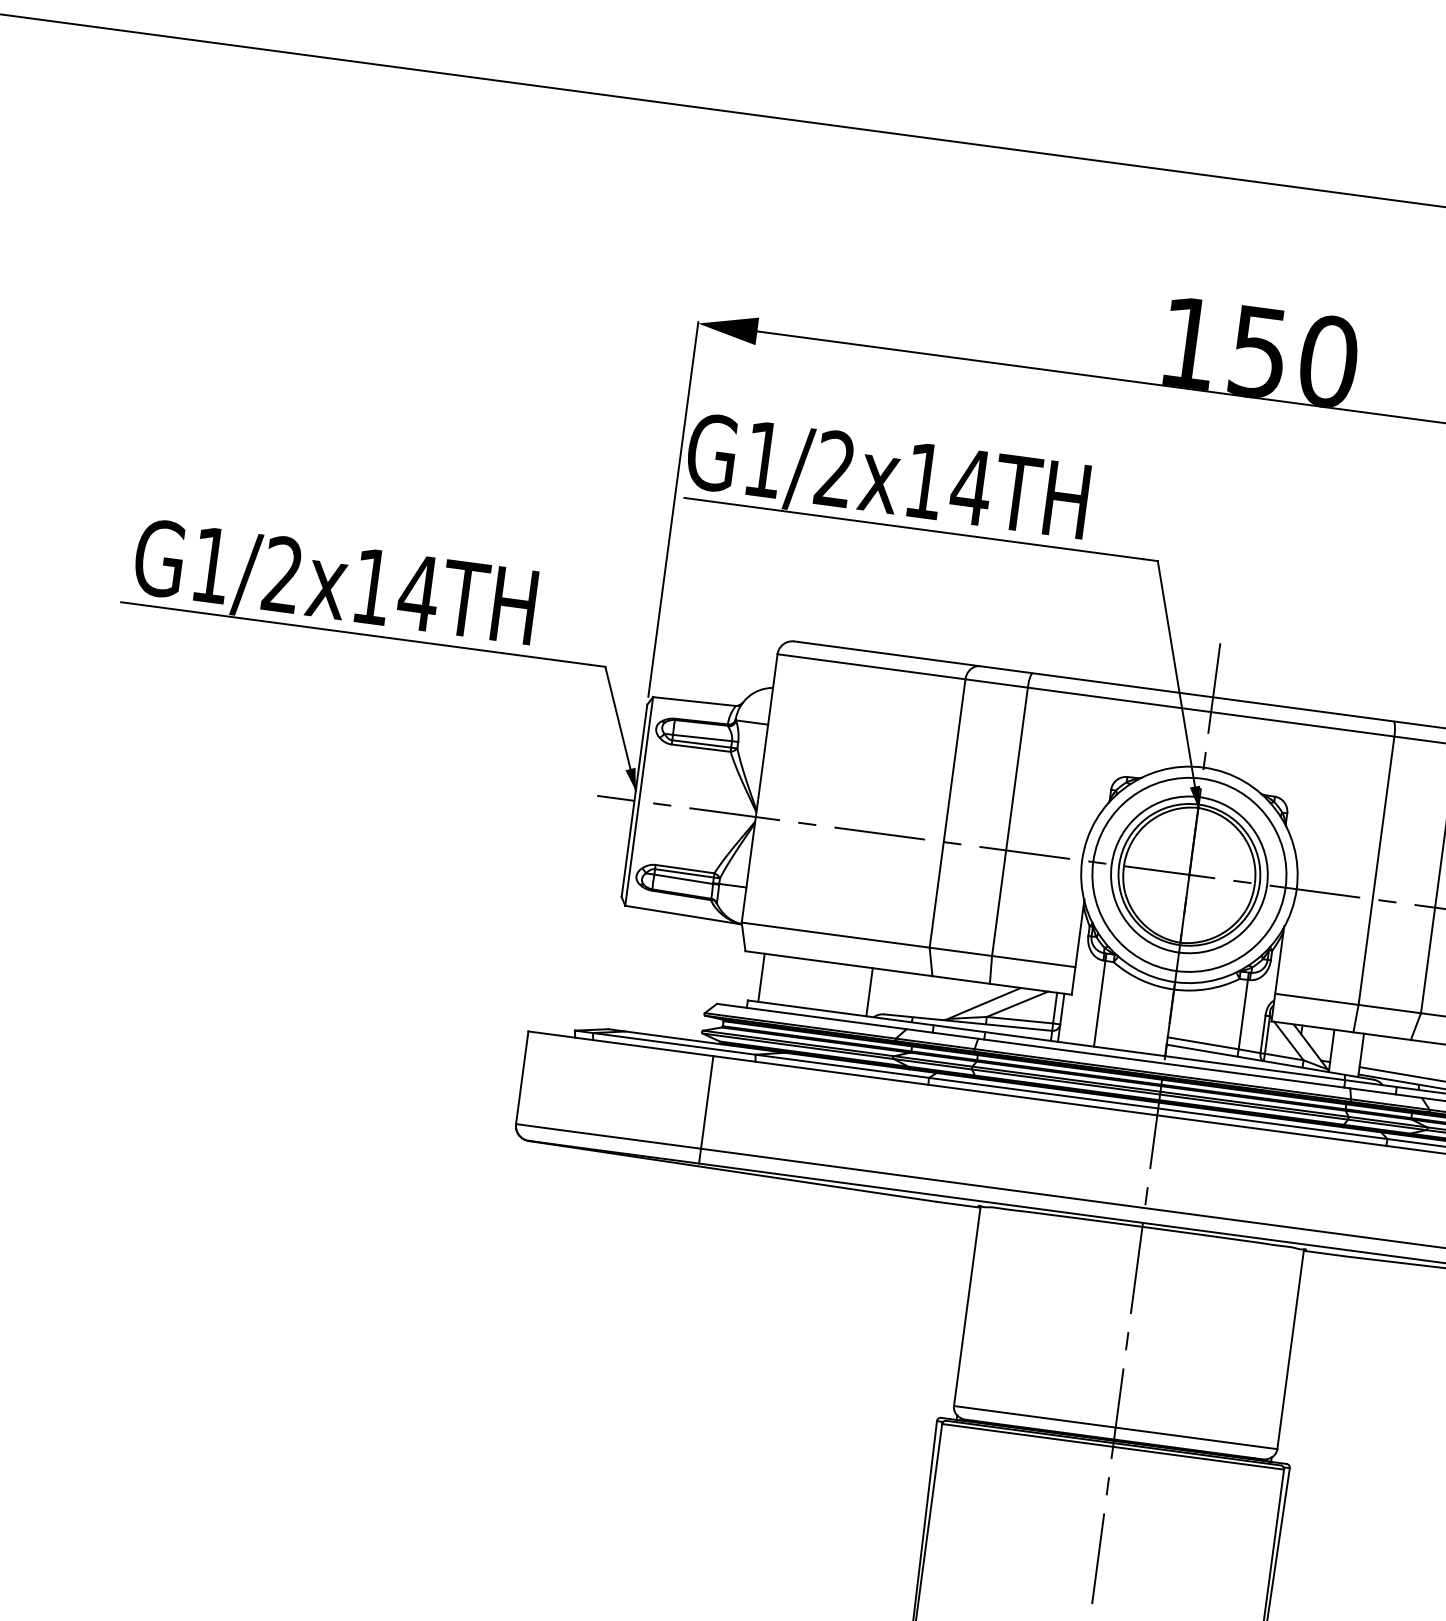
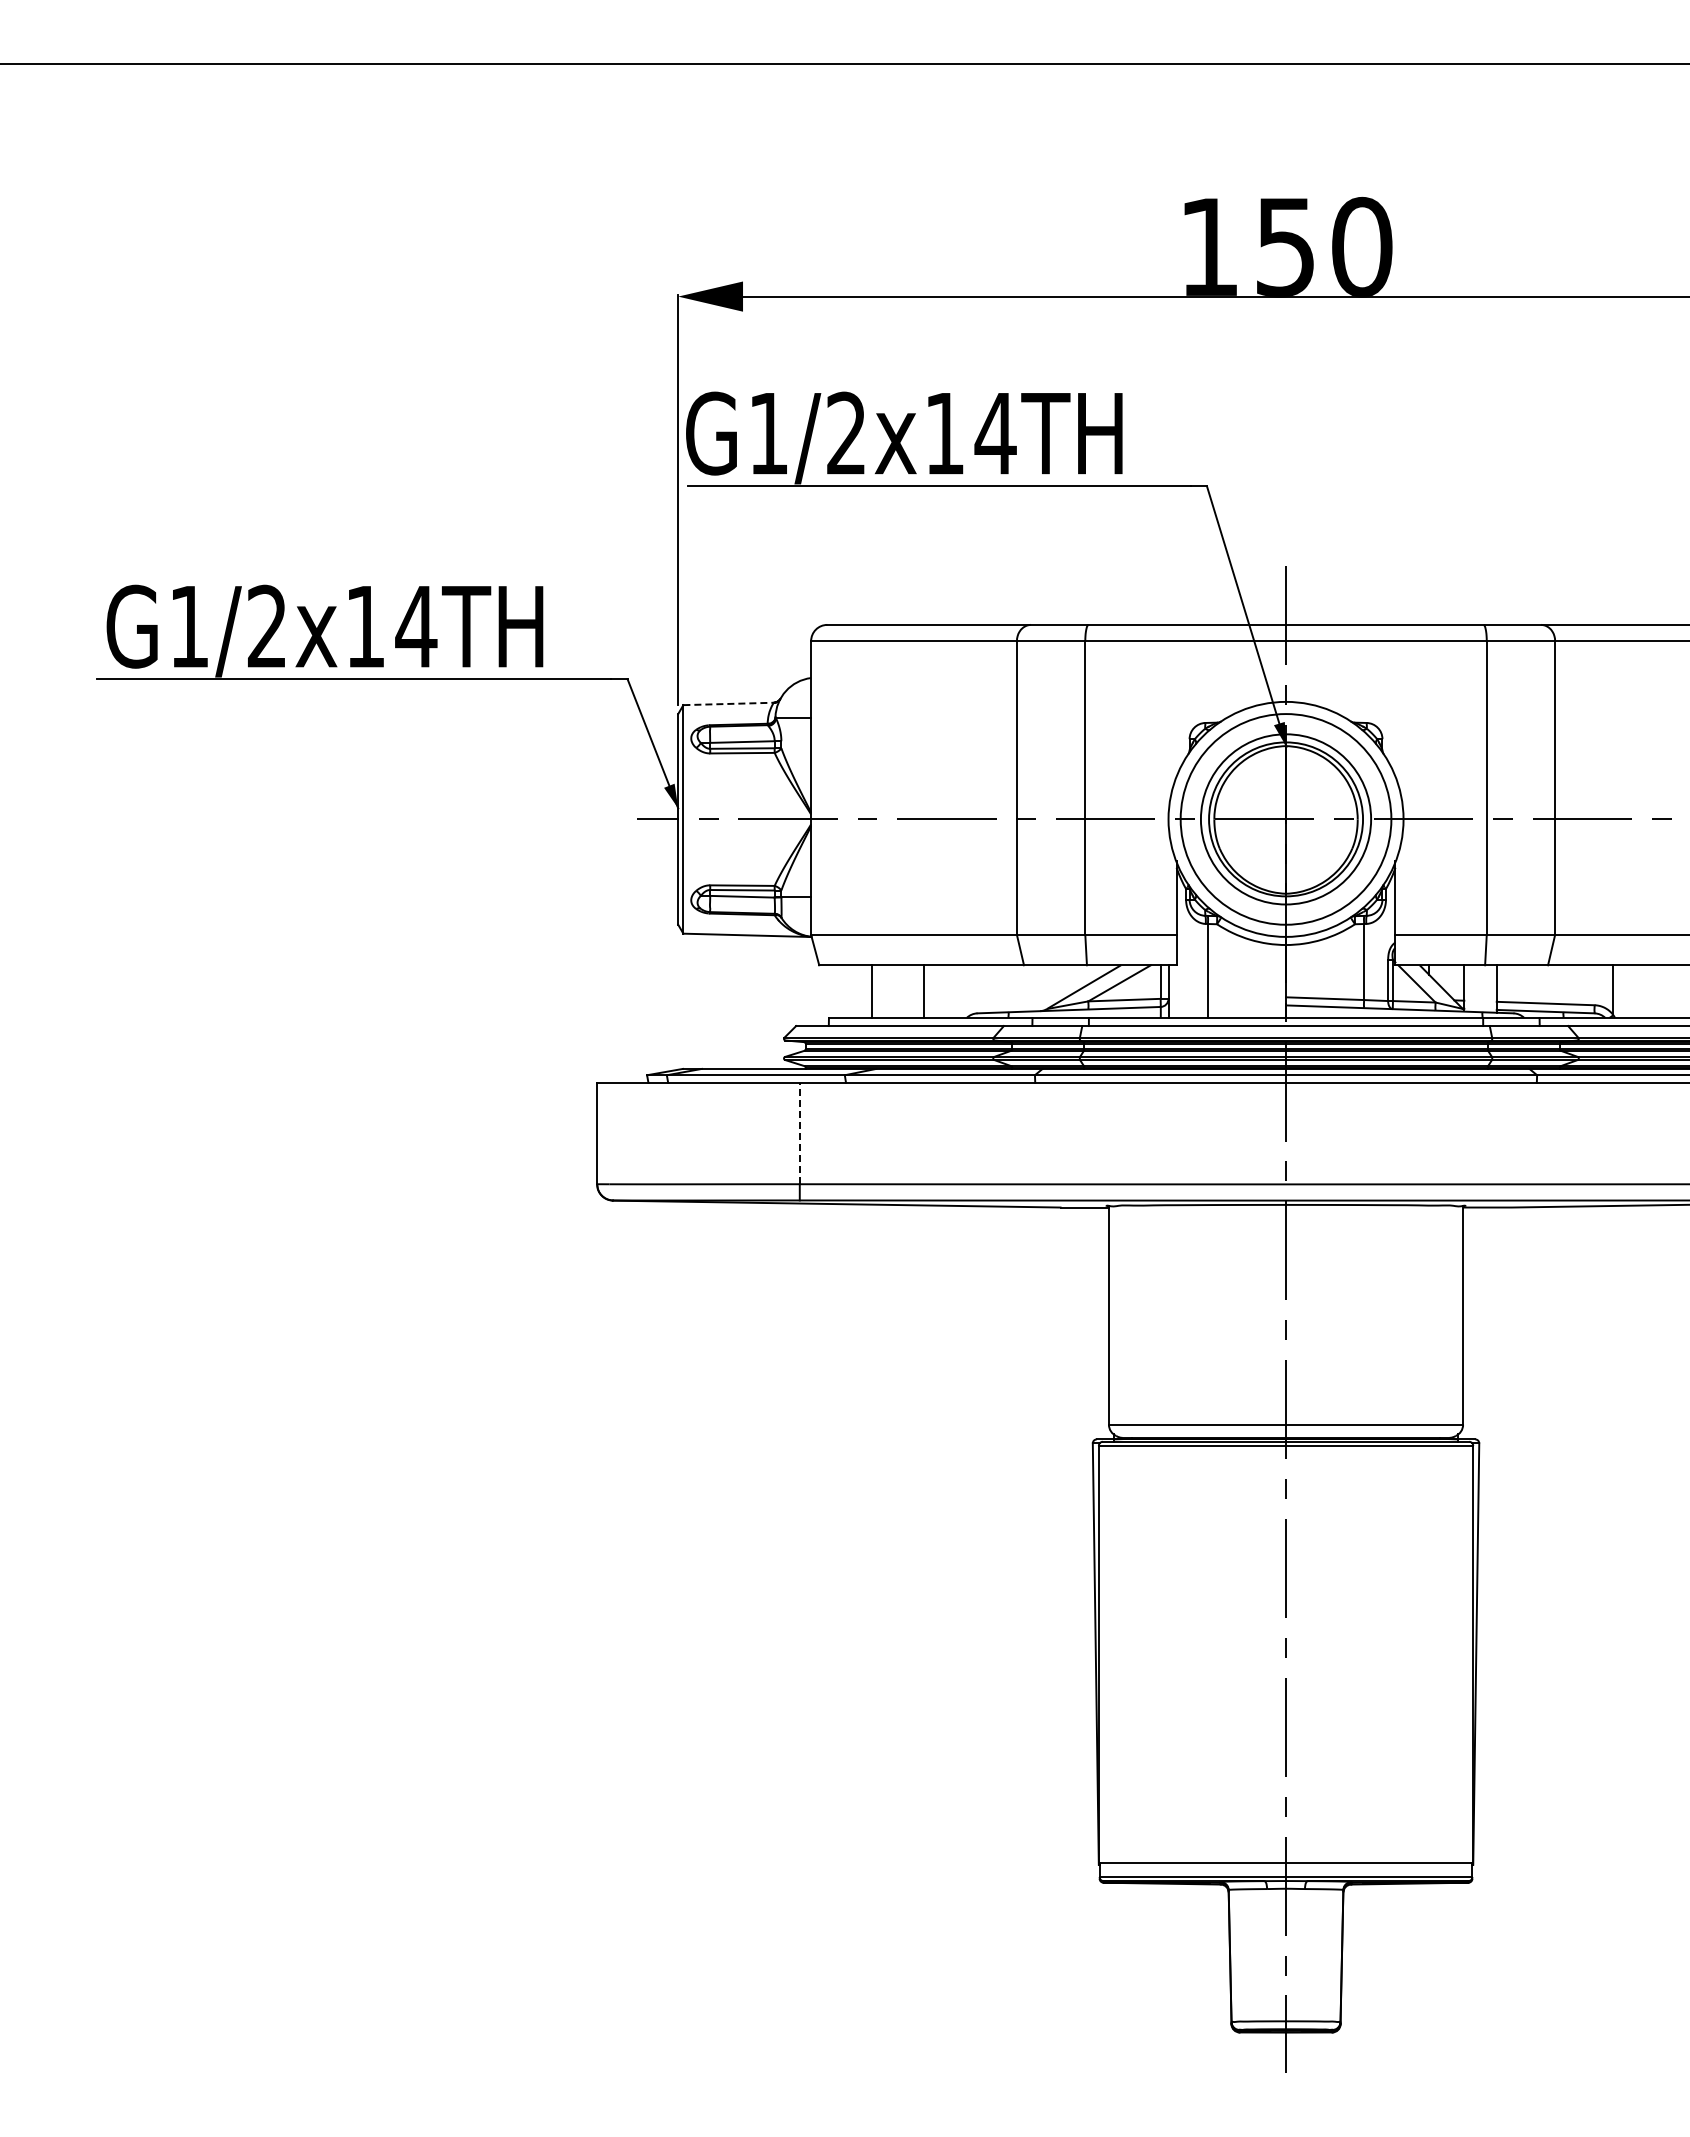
line: (695, 701) -> (729, 703), solid -> dashed
line: (761, 977) -> (924, 991), moved
line: (869, 992) -> (871, 991), moved
line: (706, 1102) -> (799, 1133), solid -> dashed

